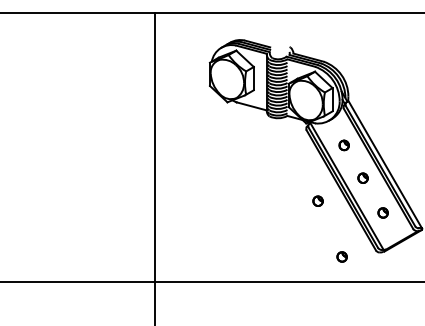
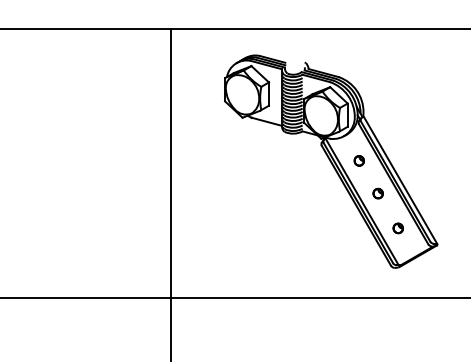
part: (317, 201) -> (332, 216), removed
part: (341, 257) -> (356, 272), removed

